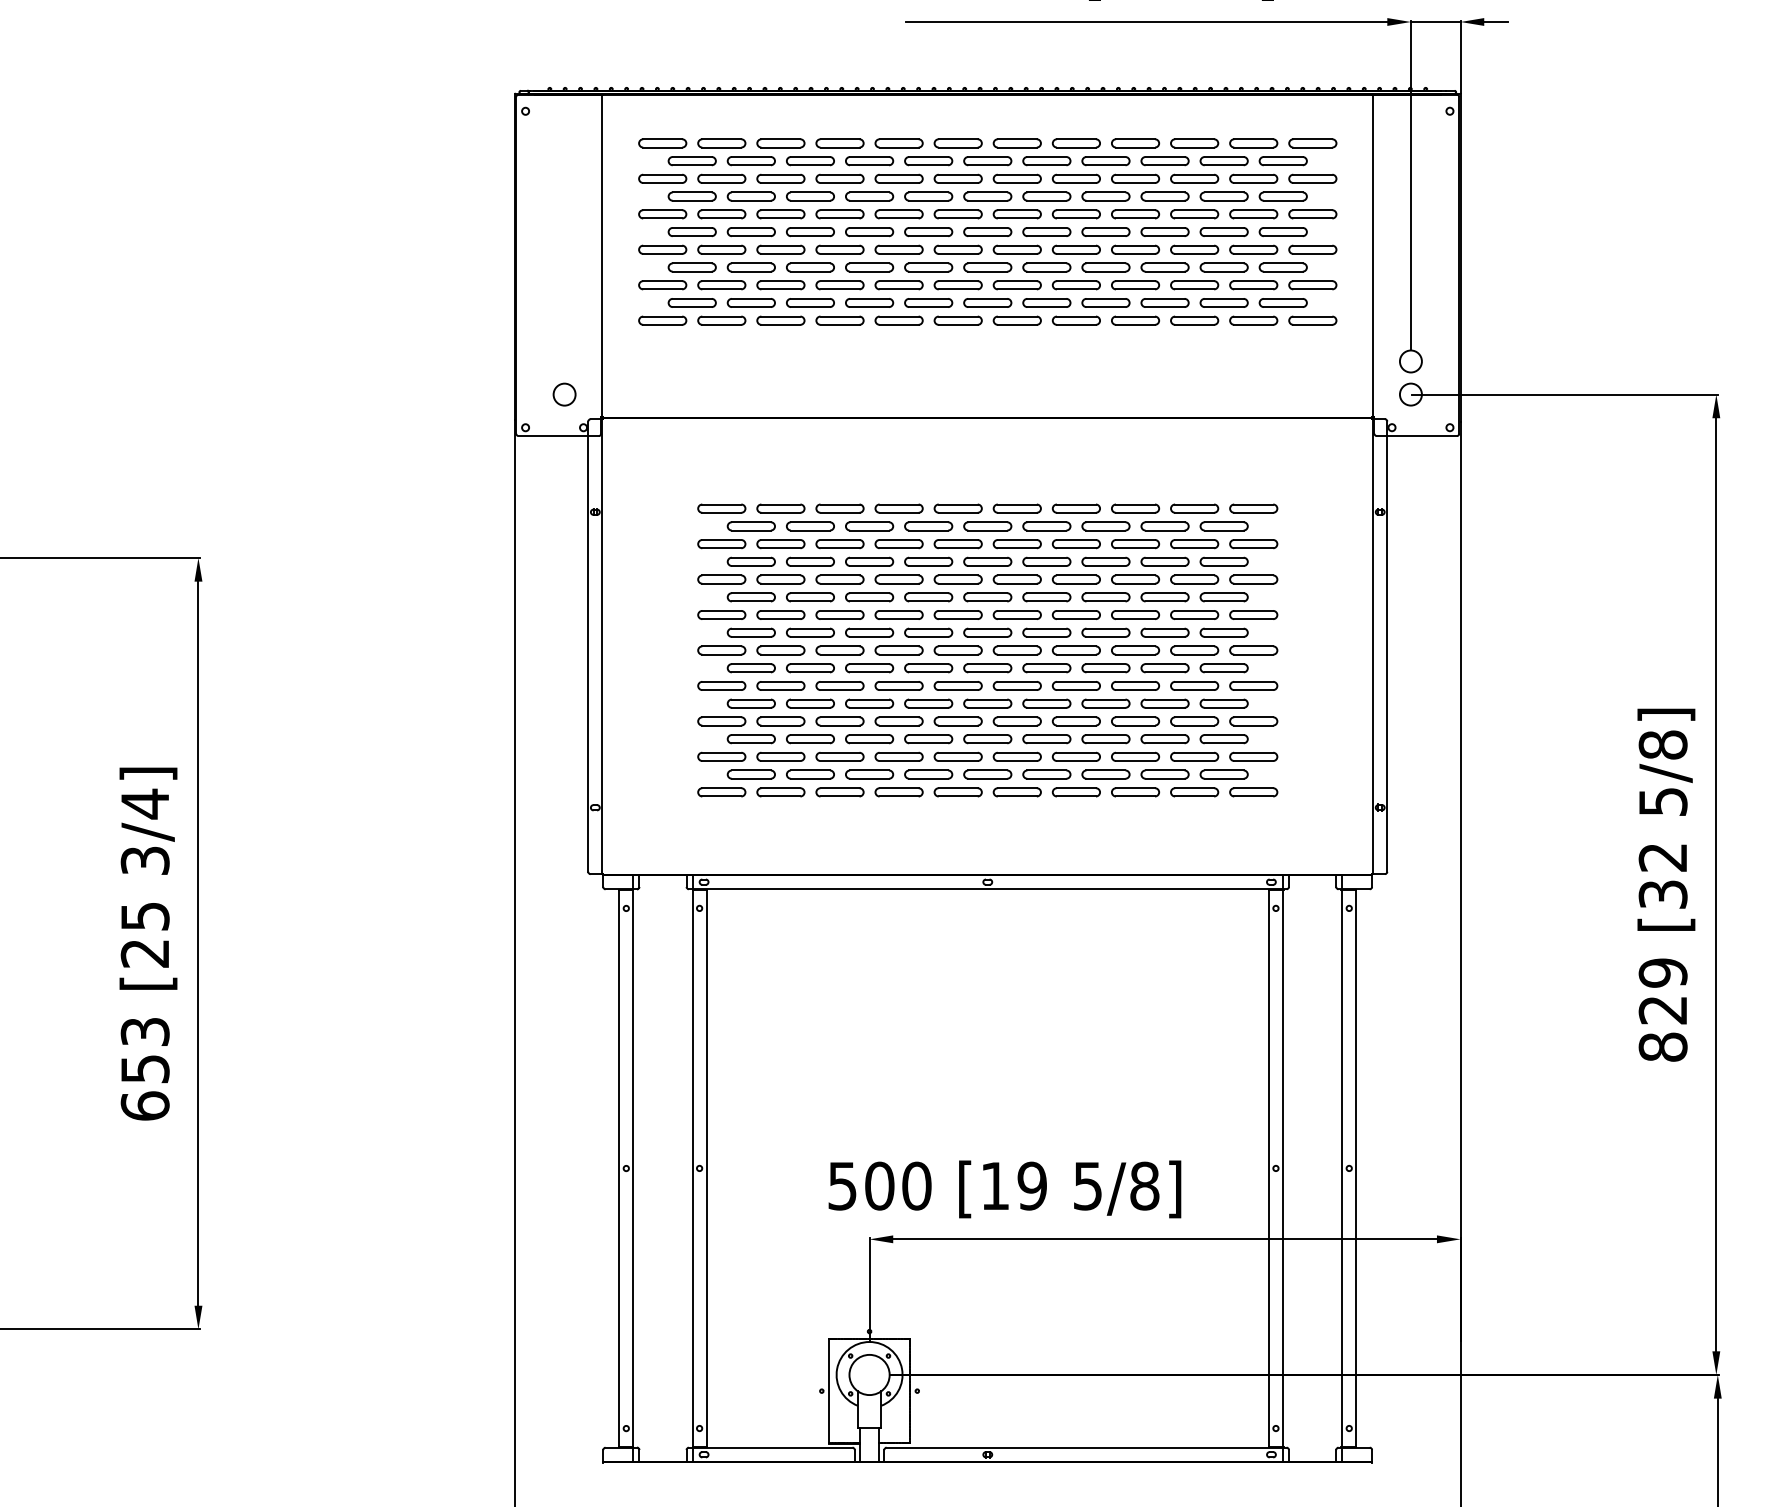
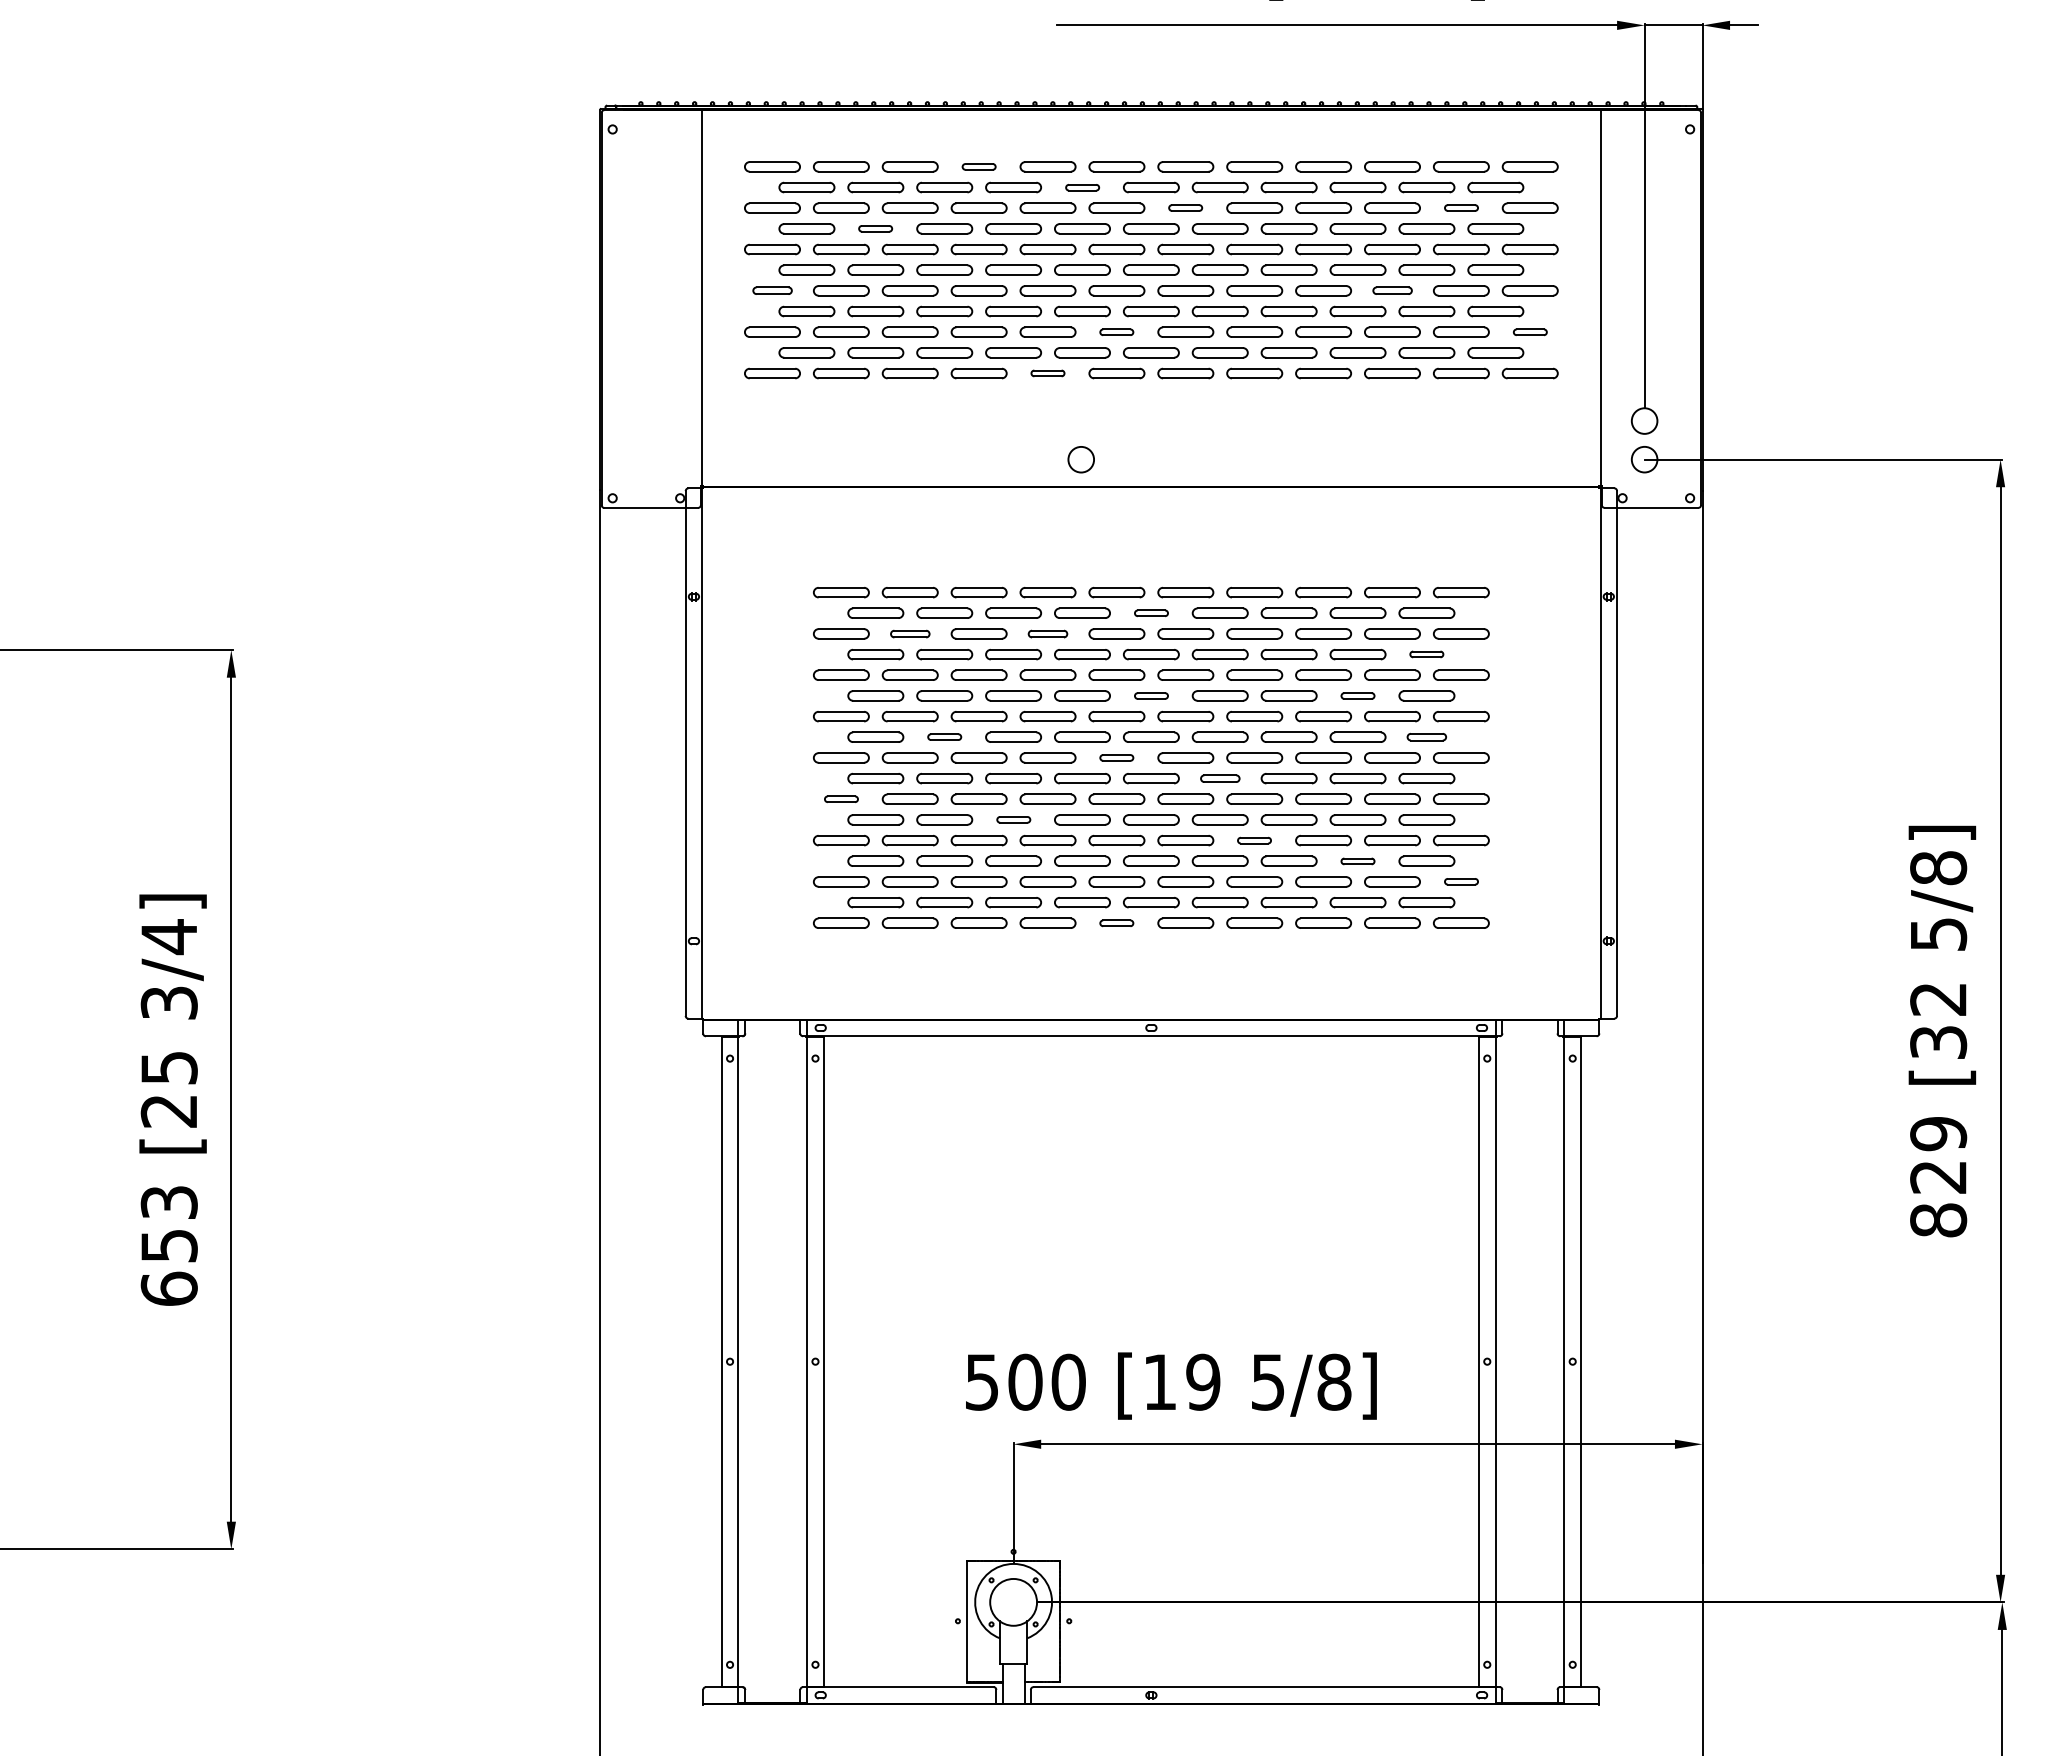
part: (839, 143) -> (978, 166), size x0.6
part: (928, 161) -> (1082, 187), size x0.6
part: (1016, 178) -> (1184, 207), size x0.6
part: (1253, 178) -> (1461, 207), size x0.6
part: (750, 196) -> (874, 228), size x0.6
part: (662, 249) -> (772, 290), size x0.7
part: (1194, 249) -> (1392, 290), size x0.7
part: (957, 285) -> (1116, 332), size x0.6
part: (1312, 285) -> (1529, 332), size x0.6
part: (898, 320) -> (1047, 373), size x0.6
circle: (564, 394) -> (1081, 459), moved
part: (987, 526) -> (1151, 613), size x0.6
part: (780, 544) -> (909, 634), size x0.7
part: (898, 544) -> (1047, 634), size x0.7
part: (1223, 561) -> (1426, 654), size x0.6
part: (987, 597) -> (1151, 696), size x0.6
part: (1164, 597) -> (1357, 696), size x0.6
part: (810, 632) -> (944, 736), size x0.6
part: (1223, 632) -> (1426, 736), size x0.7
part: (957, 650) -> (1116, 757), size x0.6
part: (1046, 668) -> (1219, 778), size x0.7
part: (721, 685) -> (841, 798), size x0.6
part: (869, 703) -> (1013, 819), size x0.6
part: (1075, 721) -> (1253, 840), size x0.6
part: (1164, 739) -> (1357, 861), size x0.6
part: (1253, 756) -> (1461, 881), size x0.6
part: (957, 792) -> (1116, 923), size x0.6

